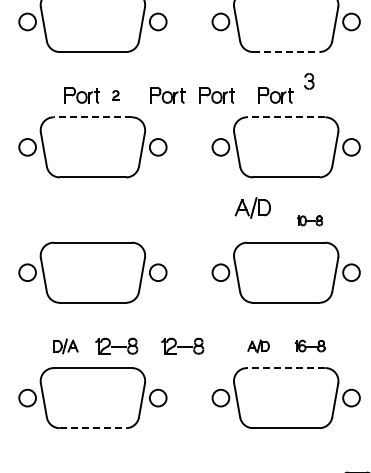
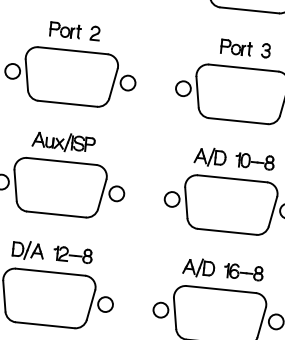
line: (286, 52) -> (249, 10), dashed -> solid
part: (309, 81) -> (266, 50), moved
part: (115, 95) -> (94, 33), size x1.67
part: (167, 95) -> (140, 38), removed
part: (216, 95) -> (184, 42), removed
line: (92, 117) -> (72, 50), dashed -> solid
line: (285, 117) -> (243, 68), dashed -> solid
part: (252, 207) -> (210, 156), moved
part: (92, 220) -> (63, 141), added
part: (309, 220) -> (255, 161), size x1.67
part: (182, 345) -> (131, 260), removed
part: (309, 345) -> (243, 271), size x1.43
part: (65, 346) -> (28, 250), size x1.43
part: (258, 346) -> (198, 267), size x1.67
line: (285, 368) -> (220, 289), dashed -> solid
line: (93, 428) -> (45, 325), dashed -> solid

